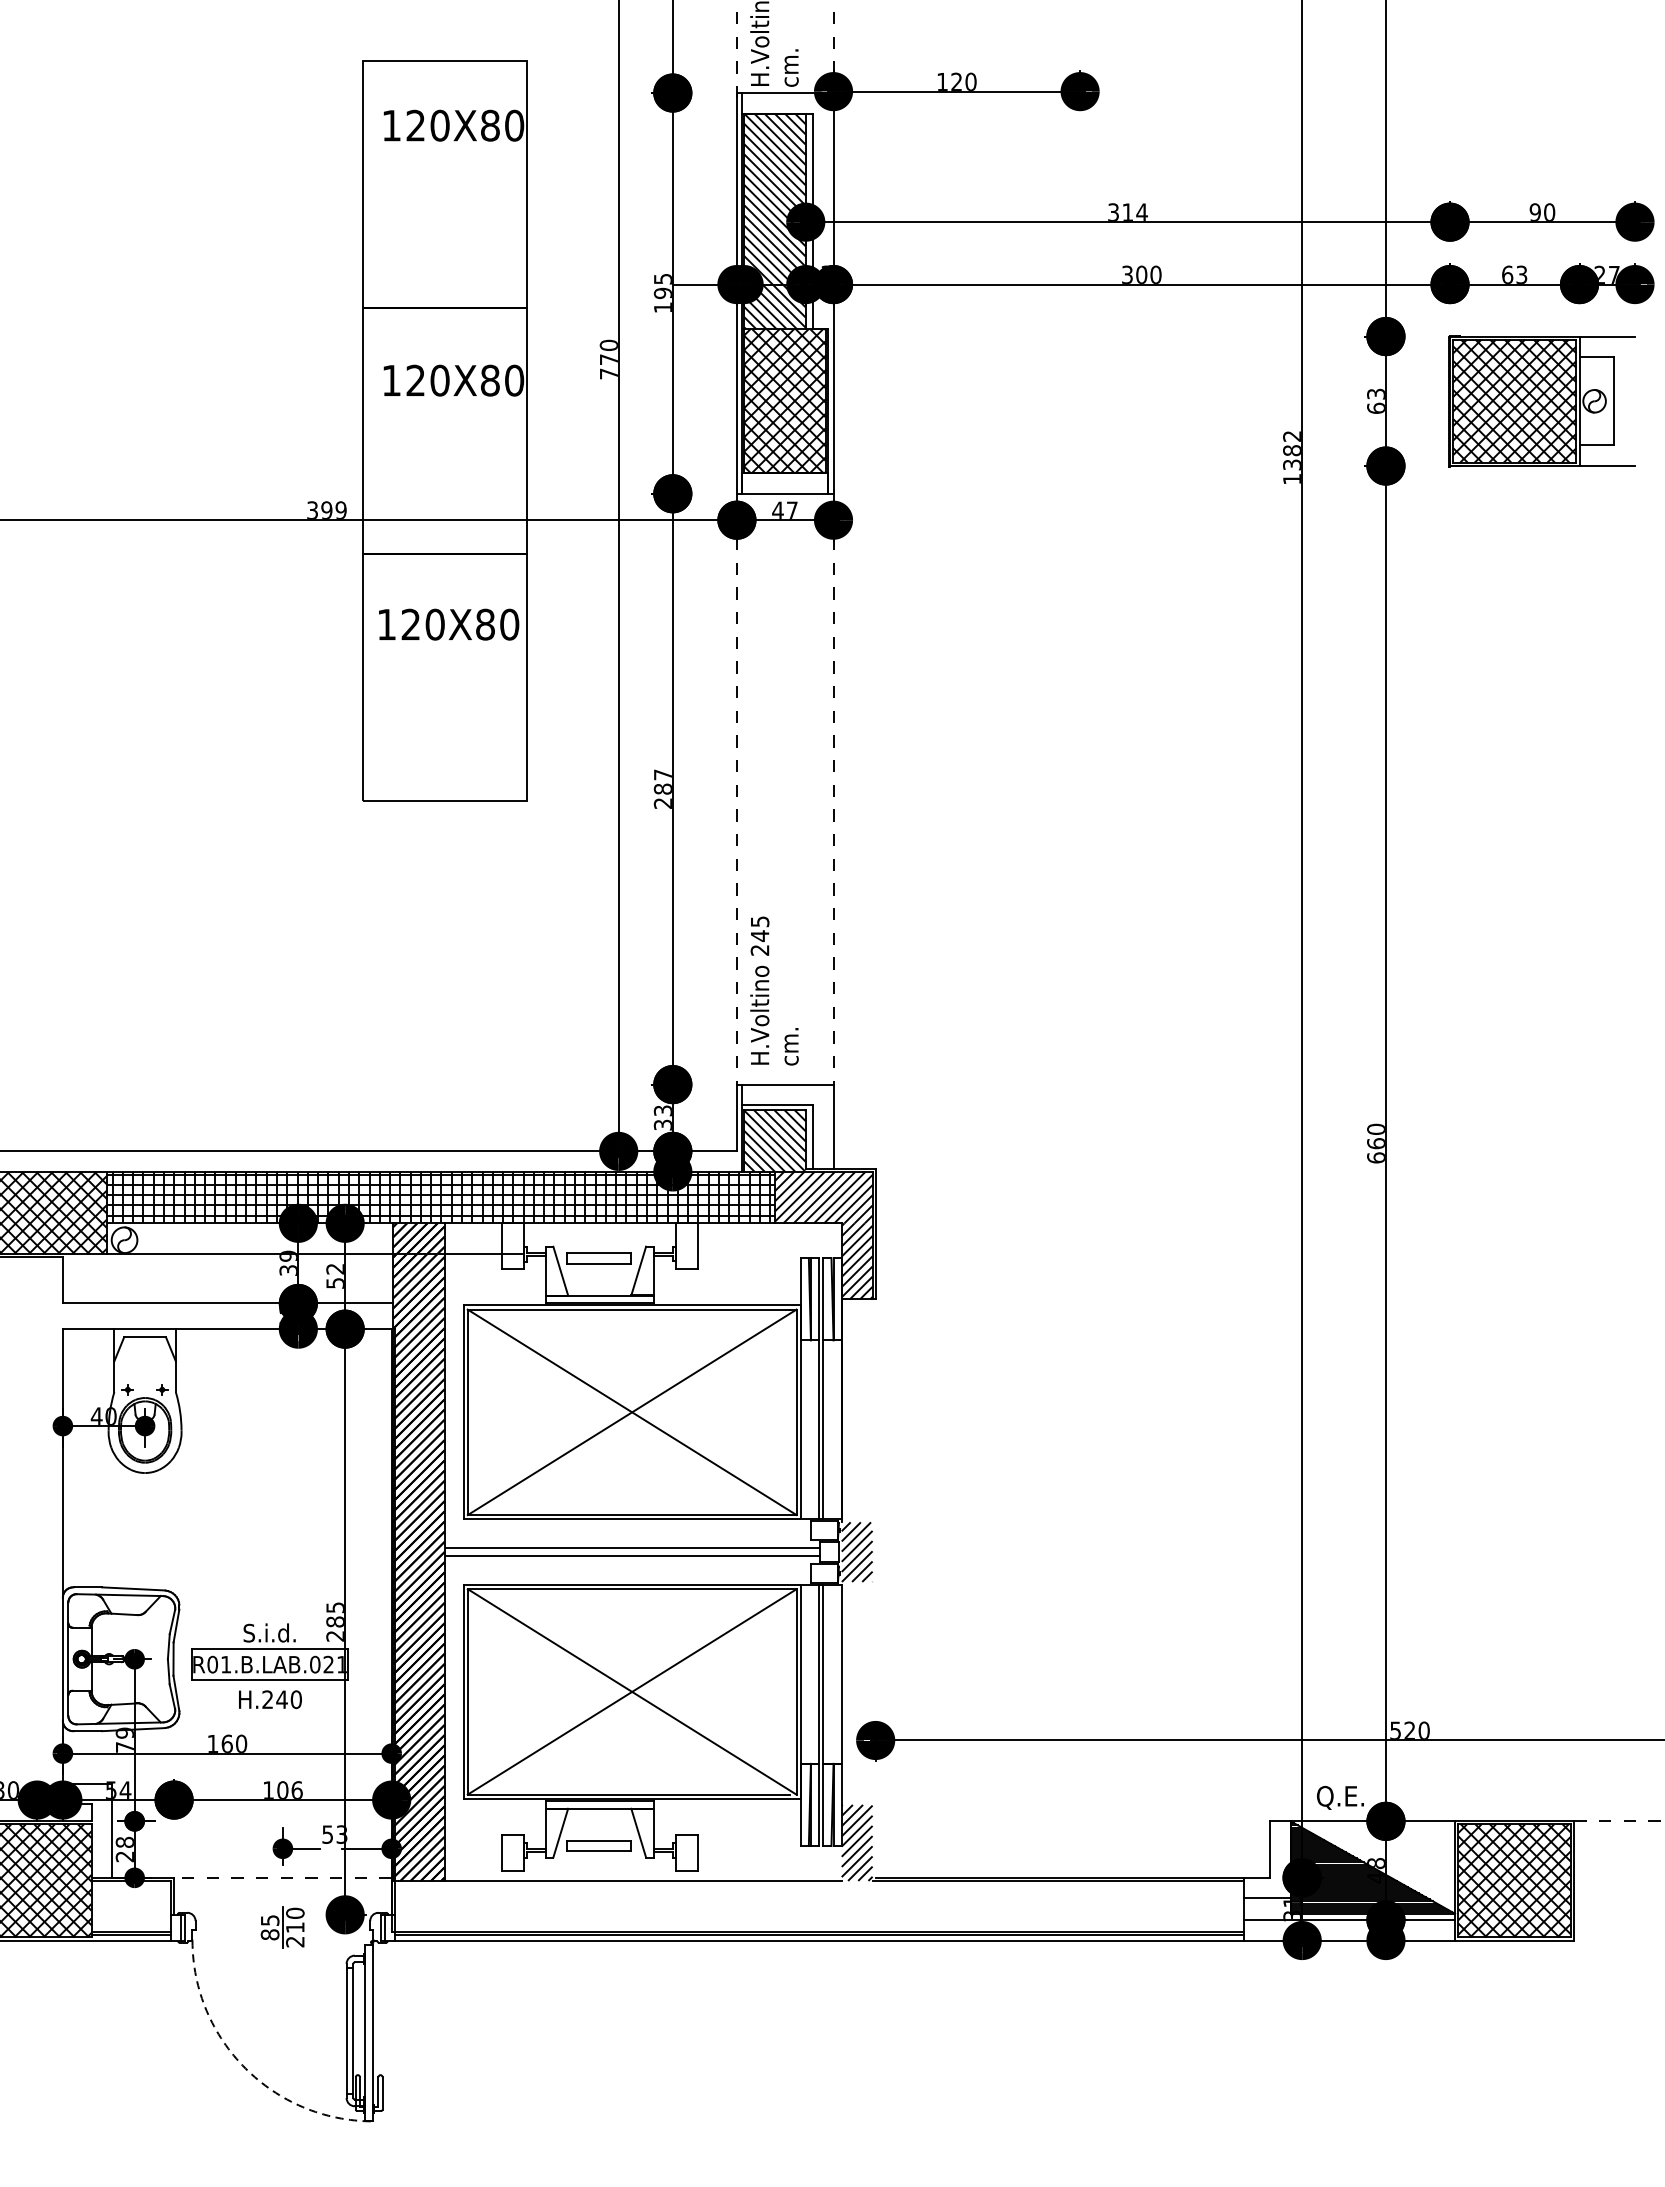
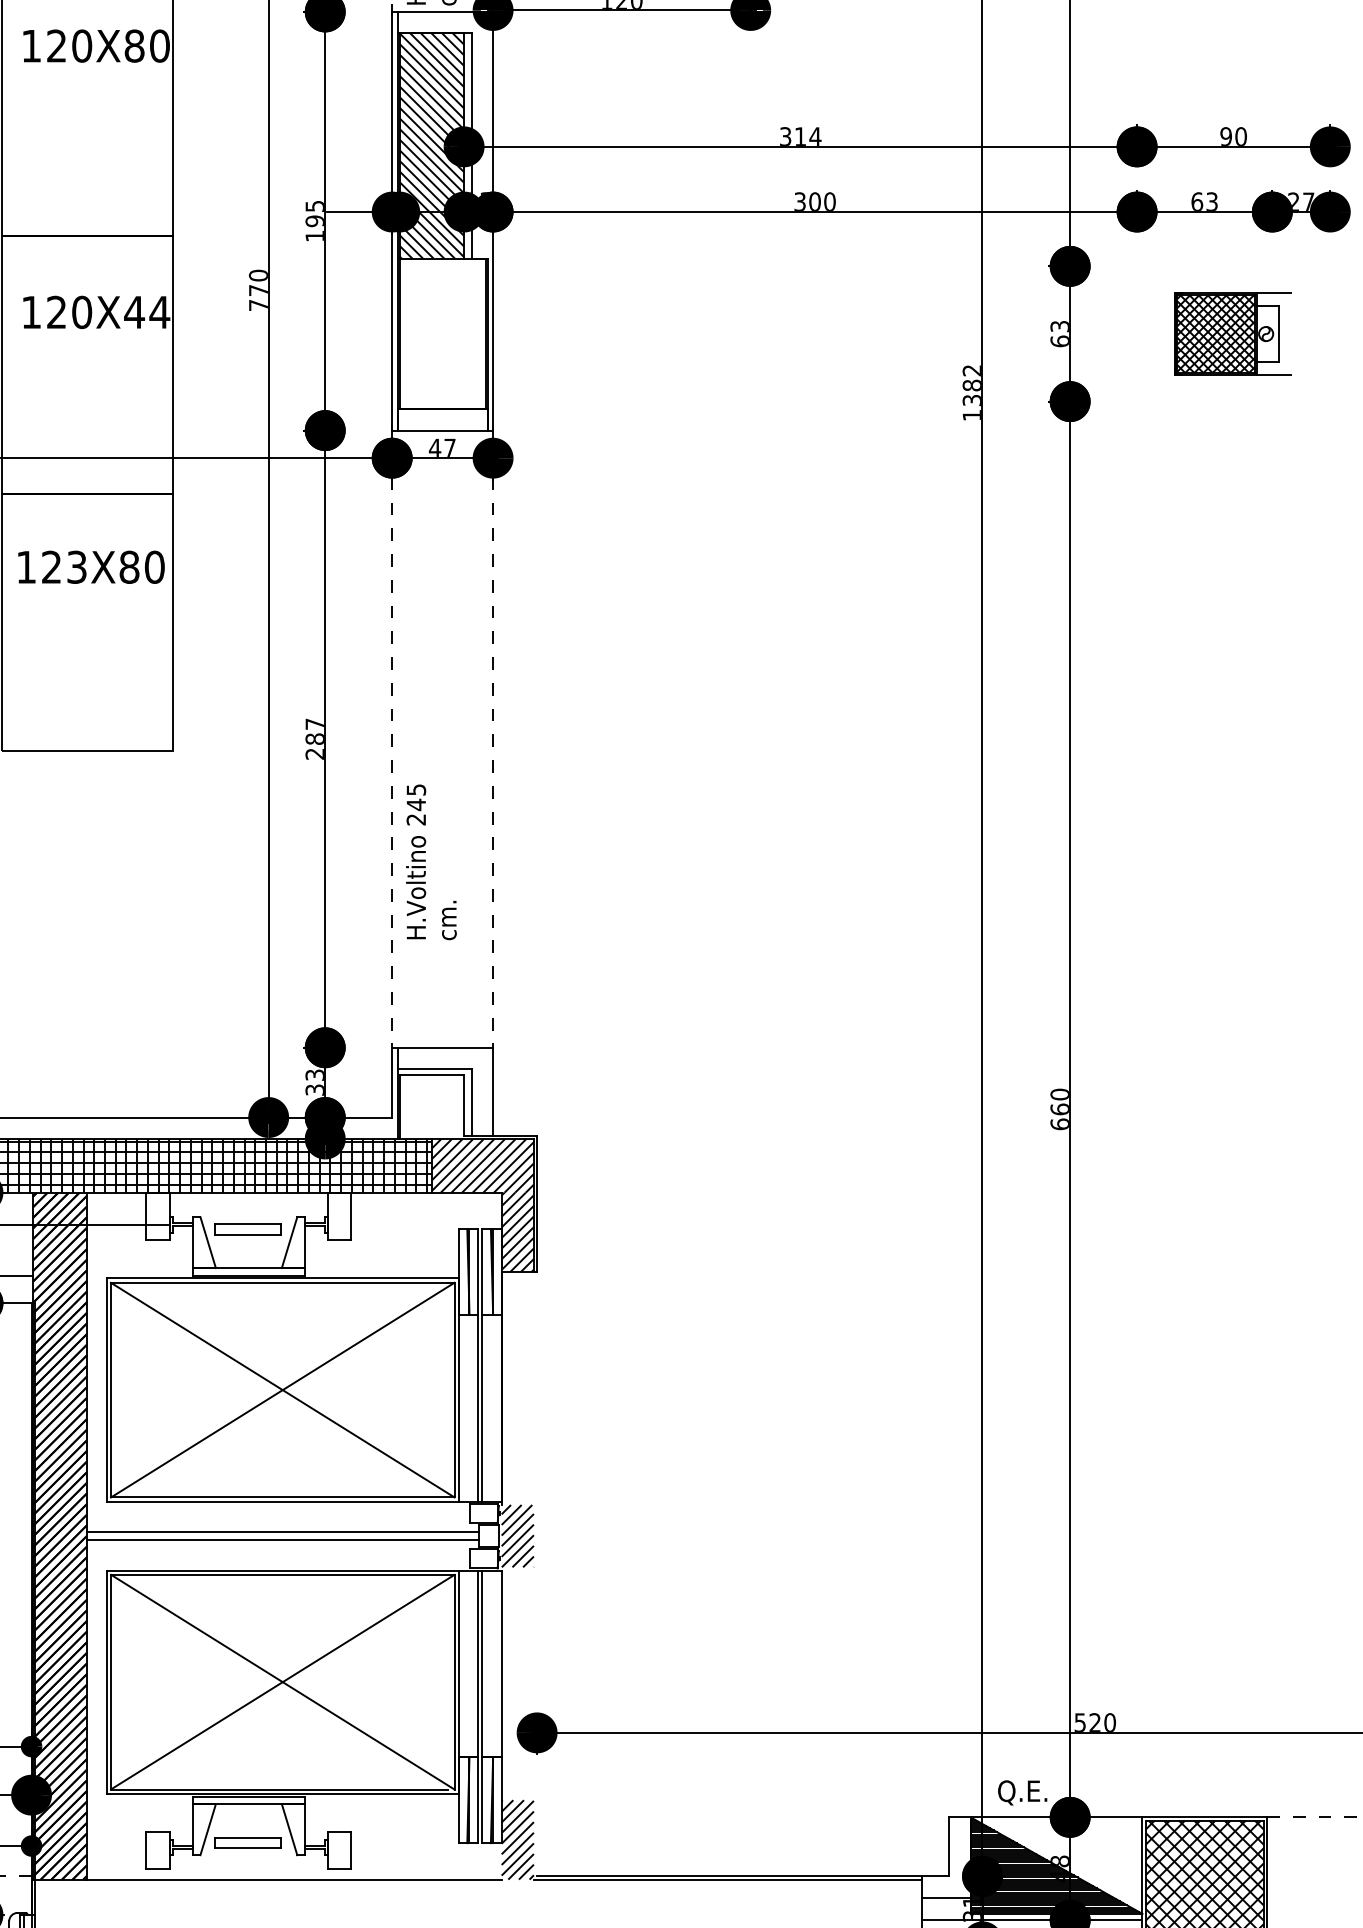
text: (502, 380) -> (147, 312), 120X80 -> 120X44
hatch: (785, 401) -> (442, 334), removed
part: (1541, 401) -> (1232, 334), size x0.6
text: (434, 624) -> (76, 567), 120X80 -> 123X80
text: (774, 990) -> (431, 861), moved
hatch: (774, 1140) -> (431, 1106), removed

